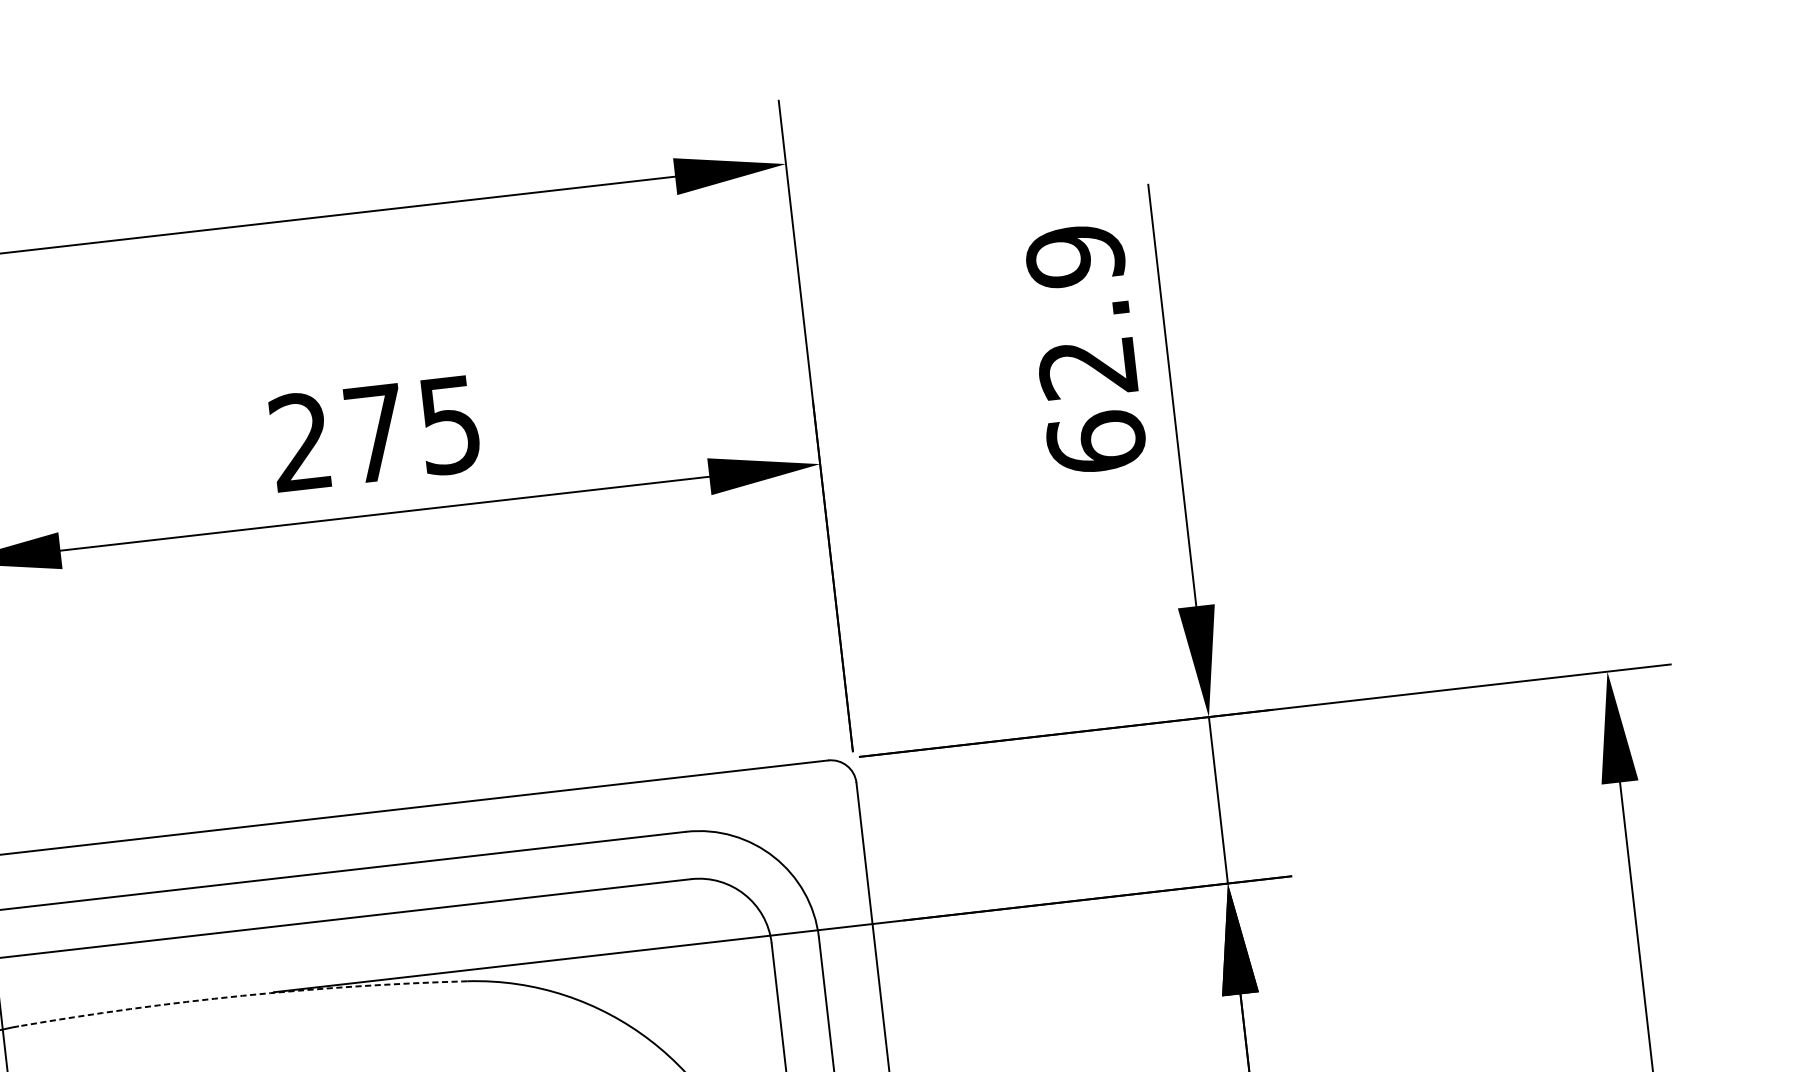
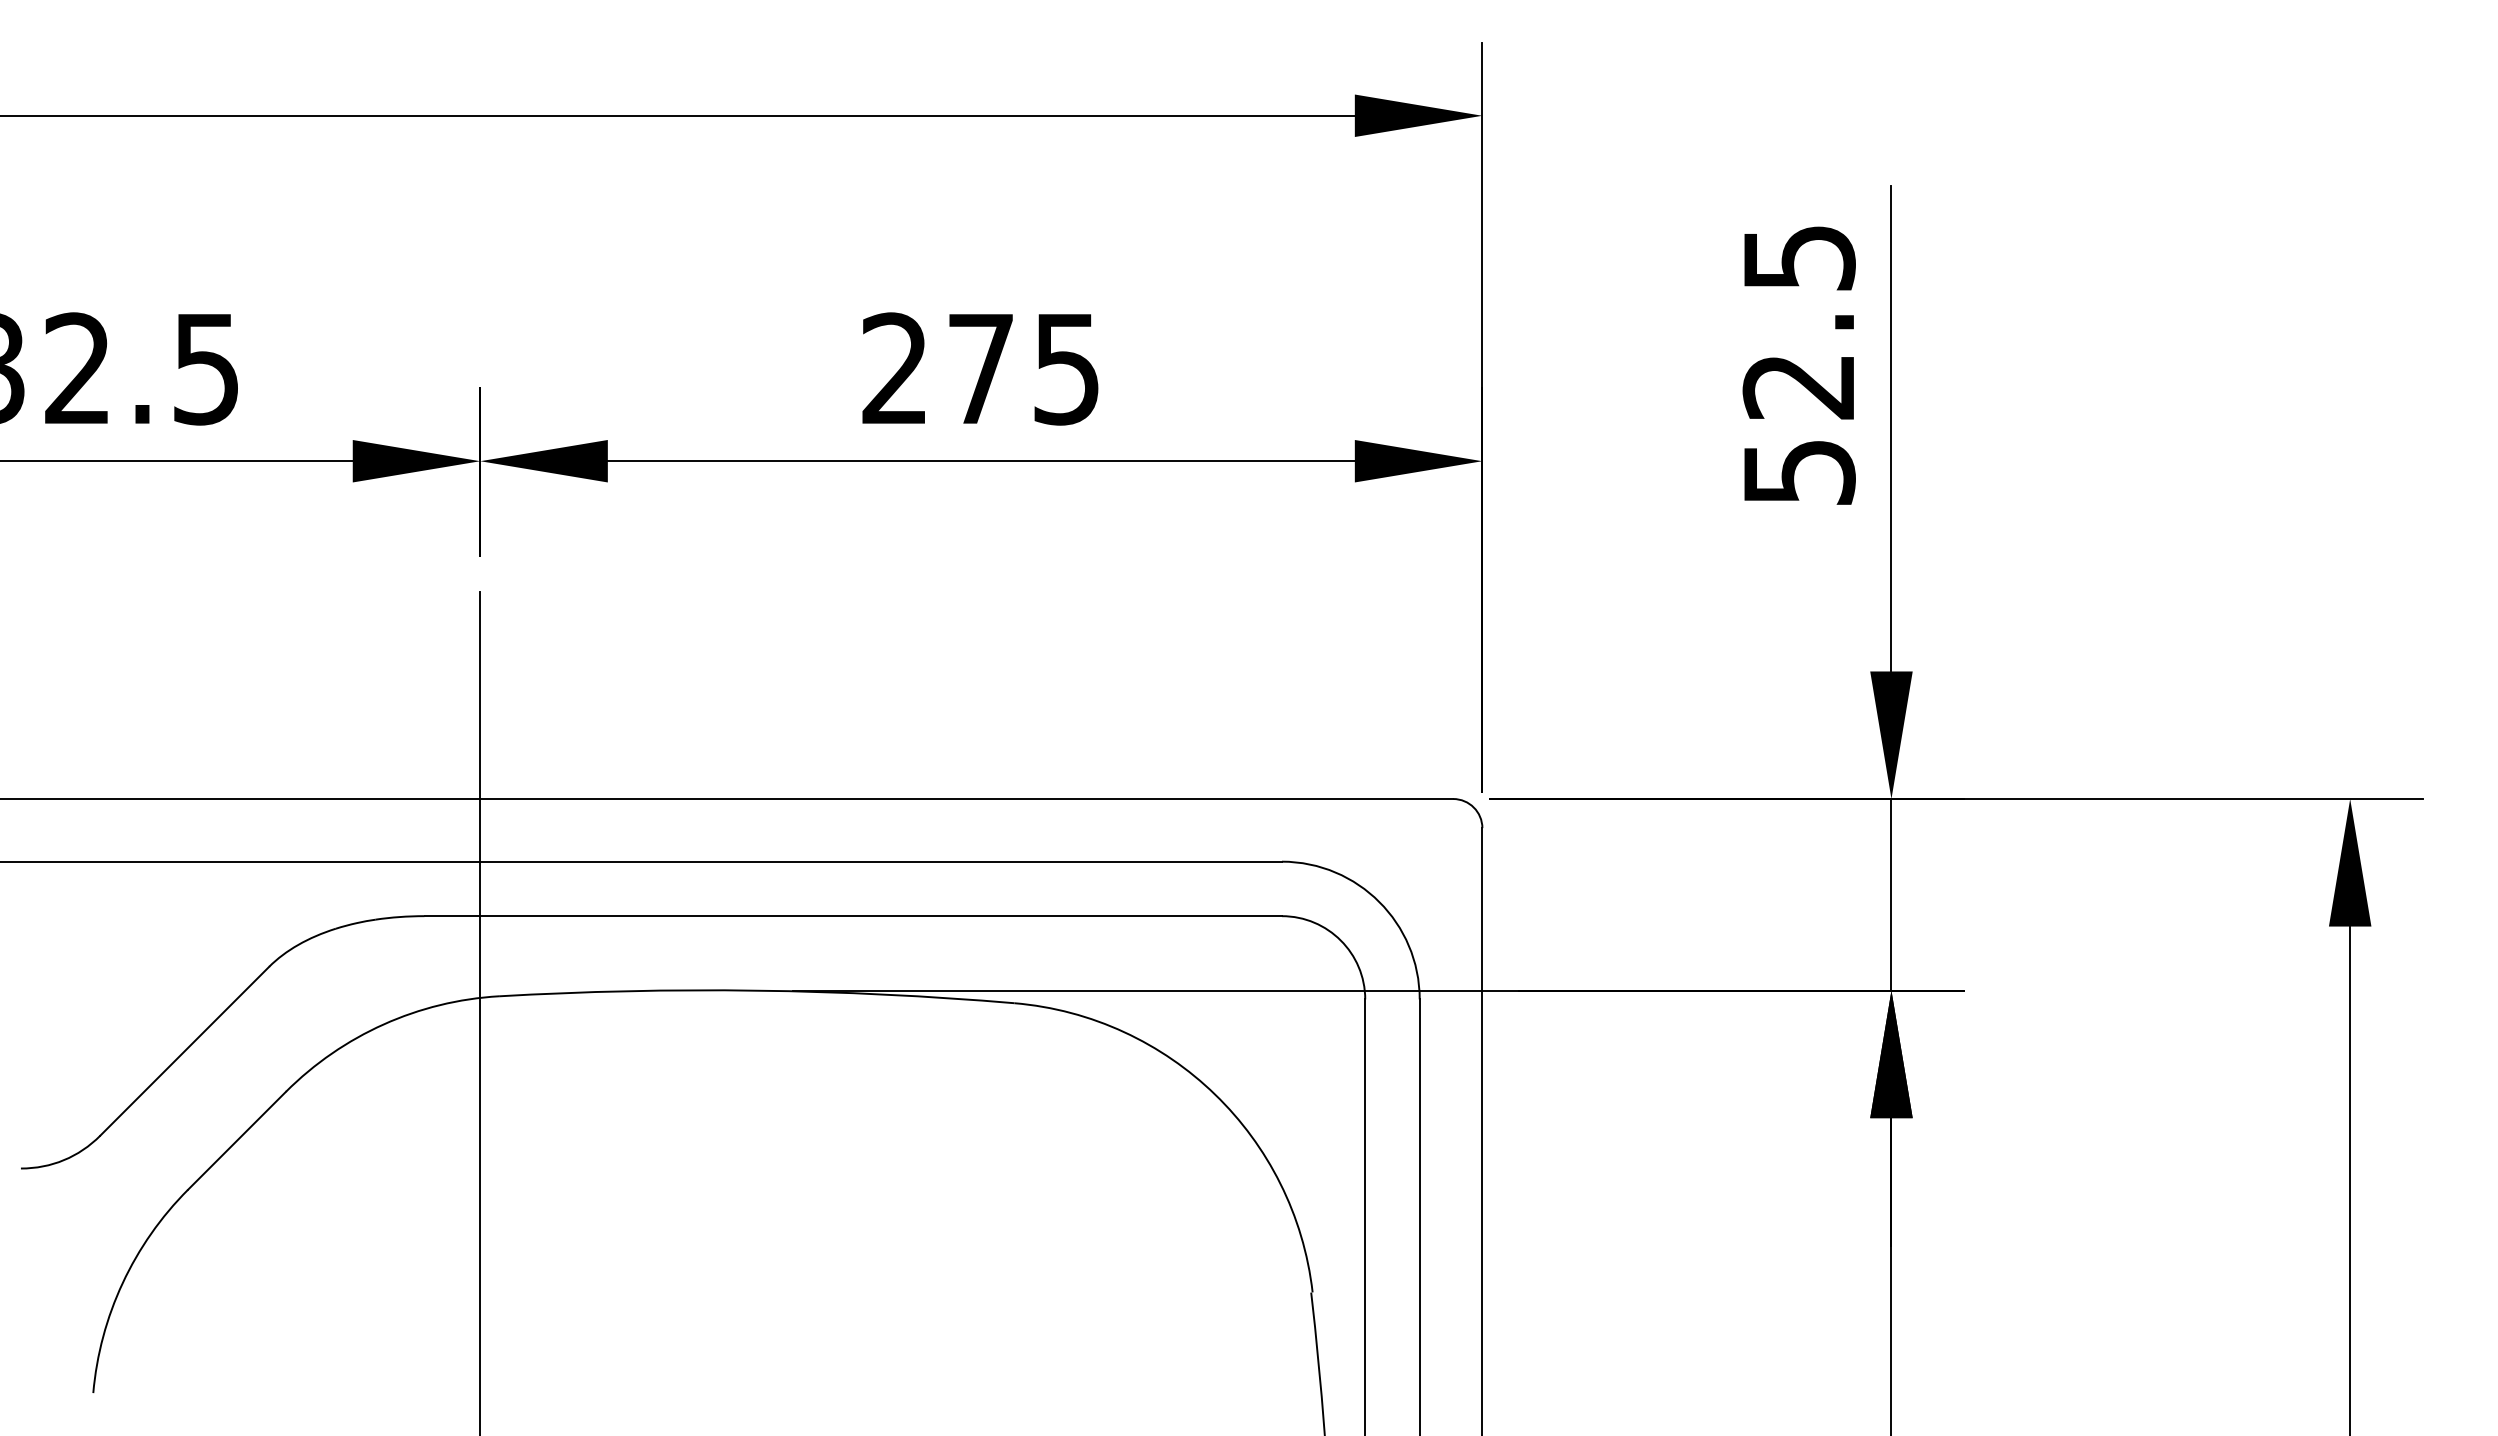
text: (1085, 348) -> (1798, 364), 62.9 -> 52.5
arc: (241, 995) -> (756, 990), dashed -> solid

